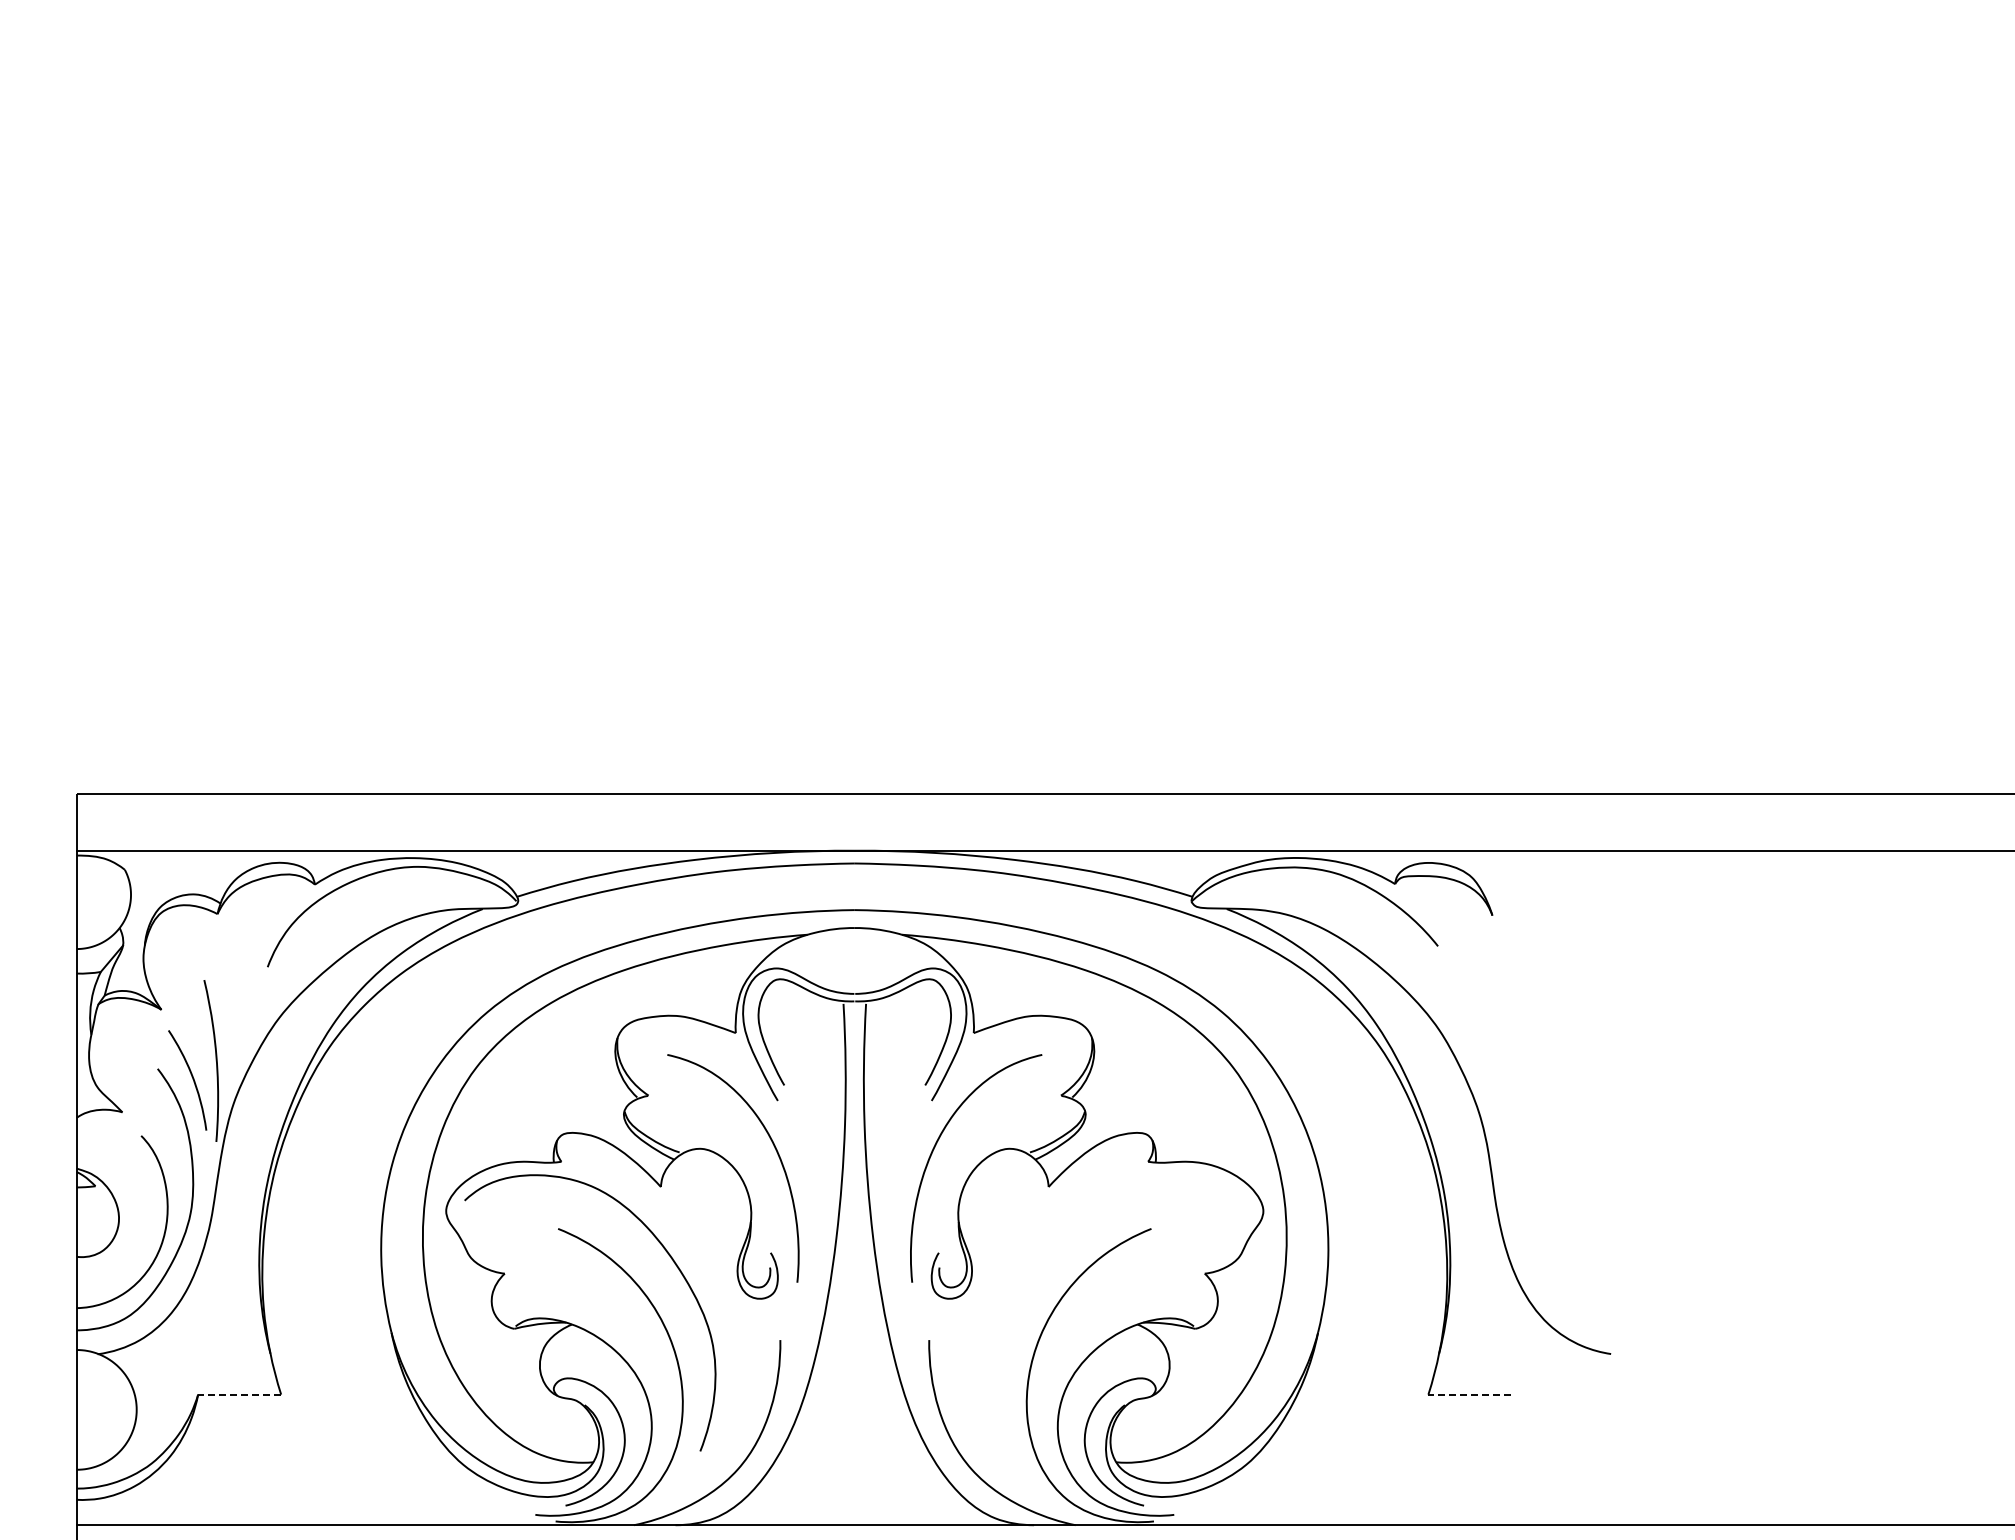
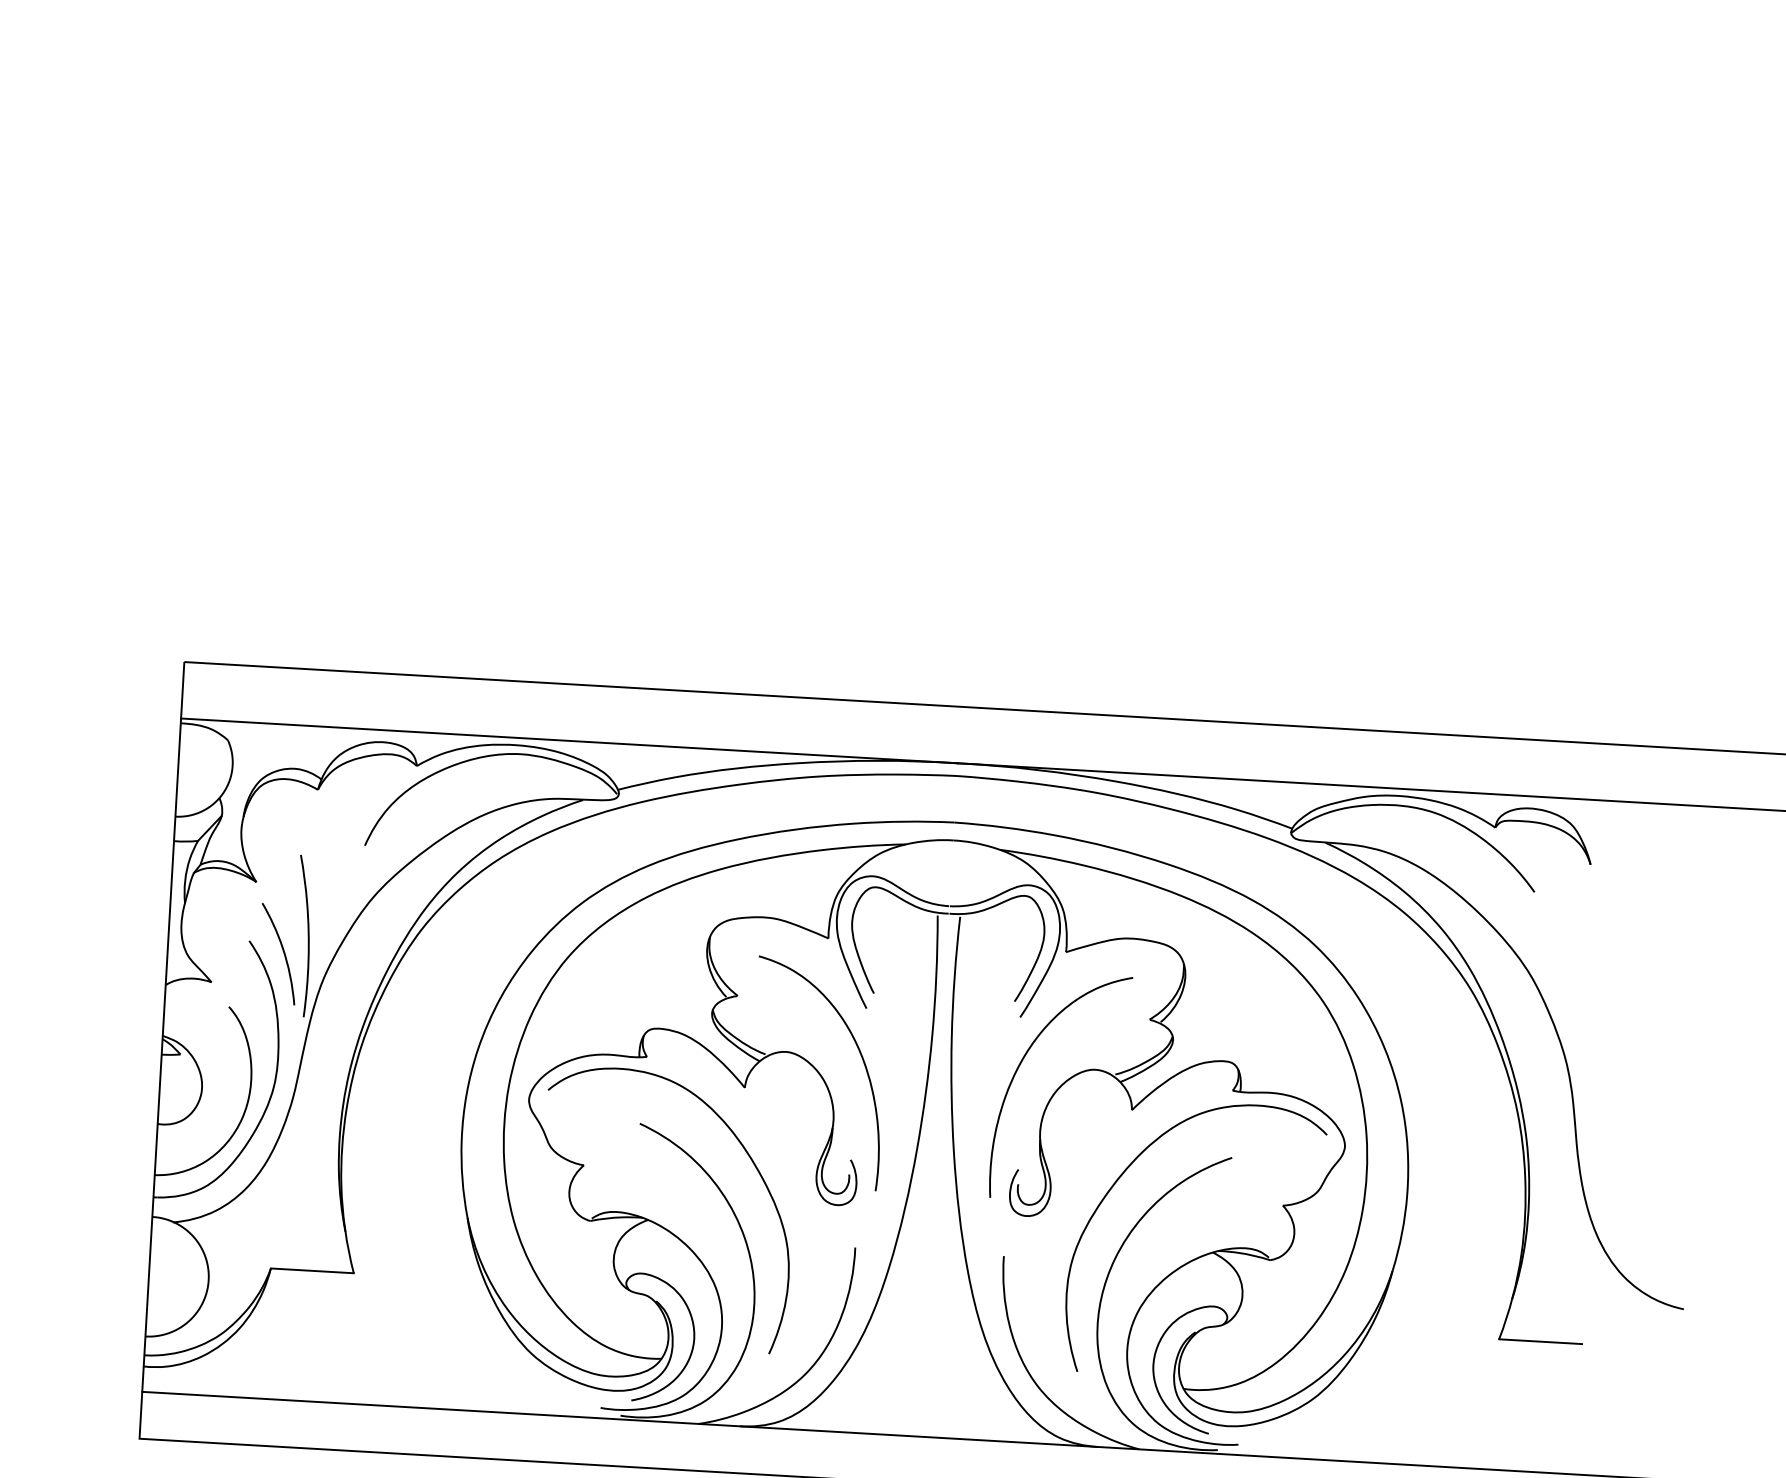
curve: (1043, 1252) -> (1123, 1175), added
line: (239, 1394) -> (312, 1270), dashed -> solid
line: (1469, 1394) -> (1540, 1341), dashed -> solid

